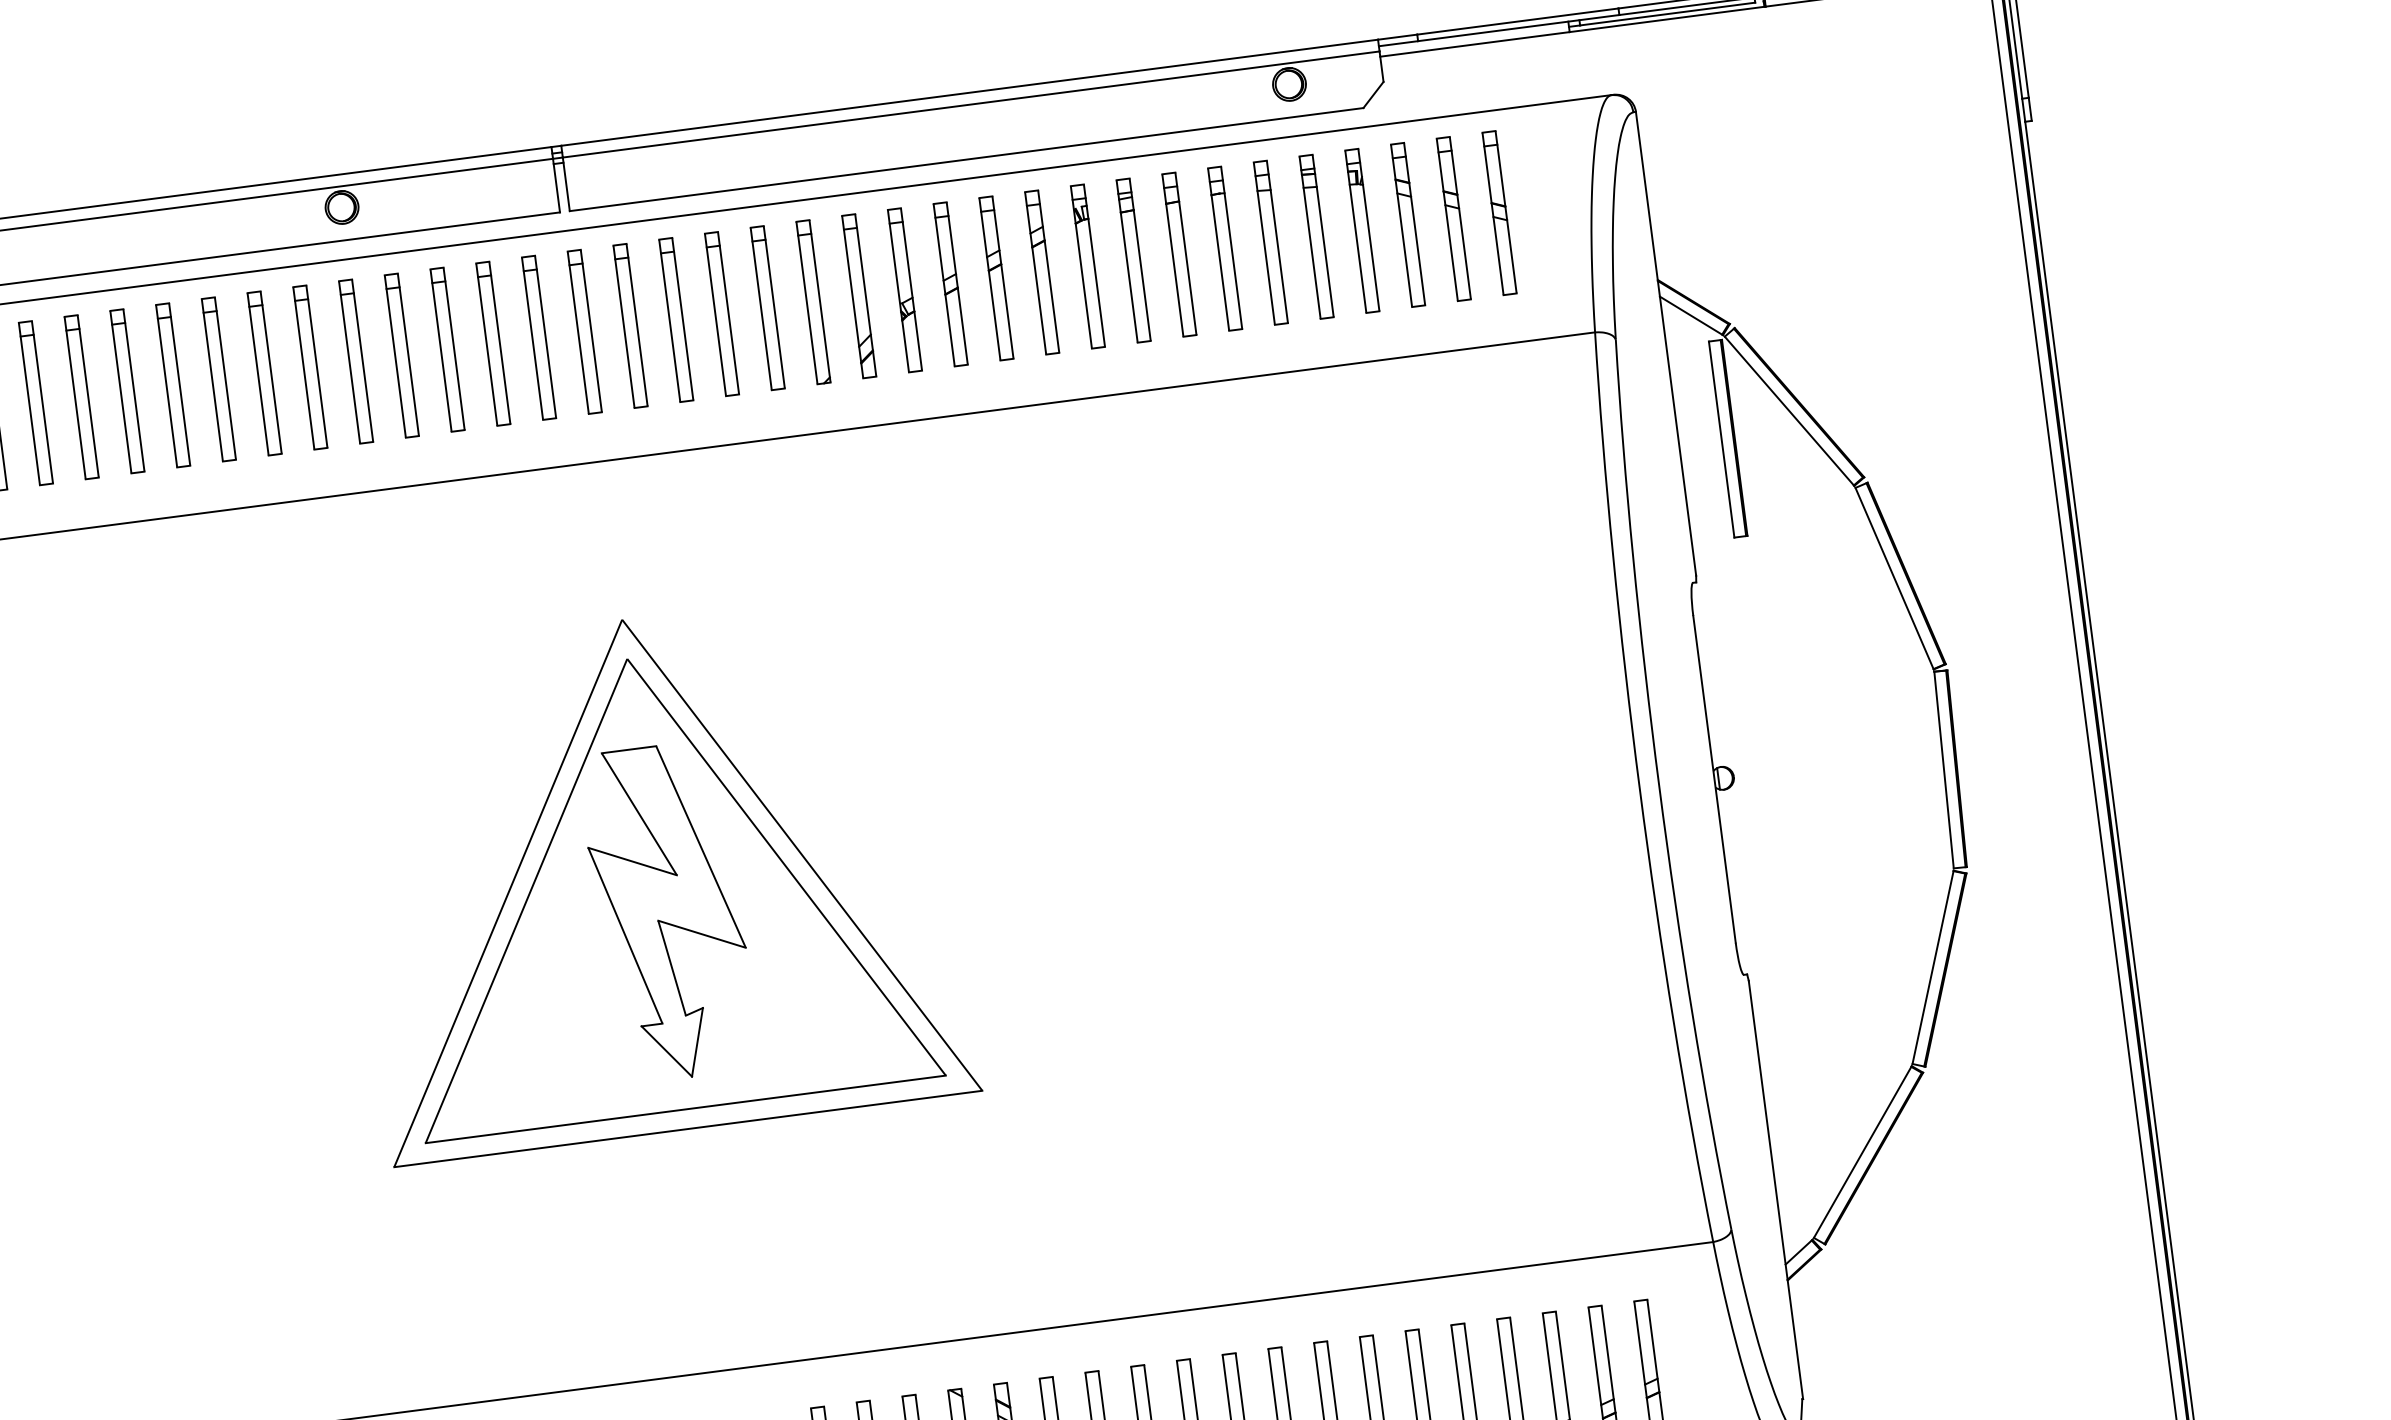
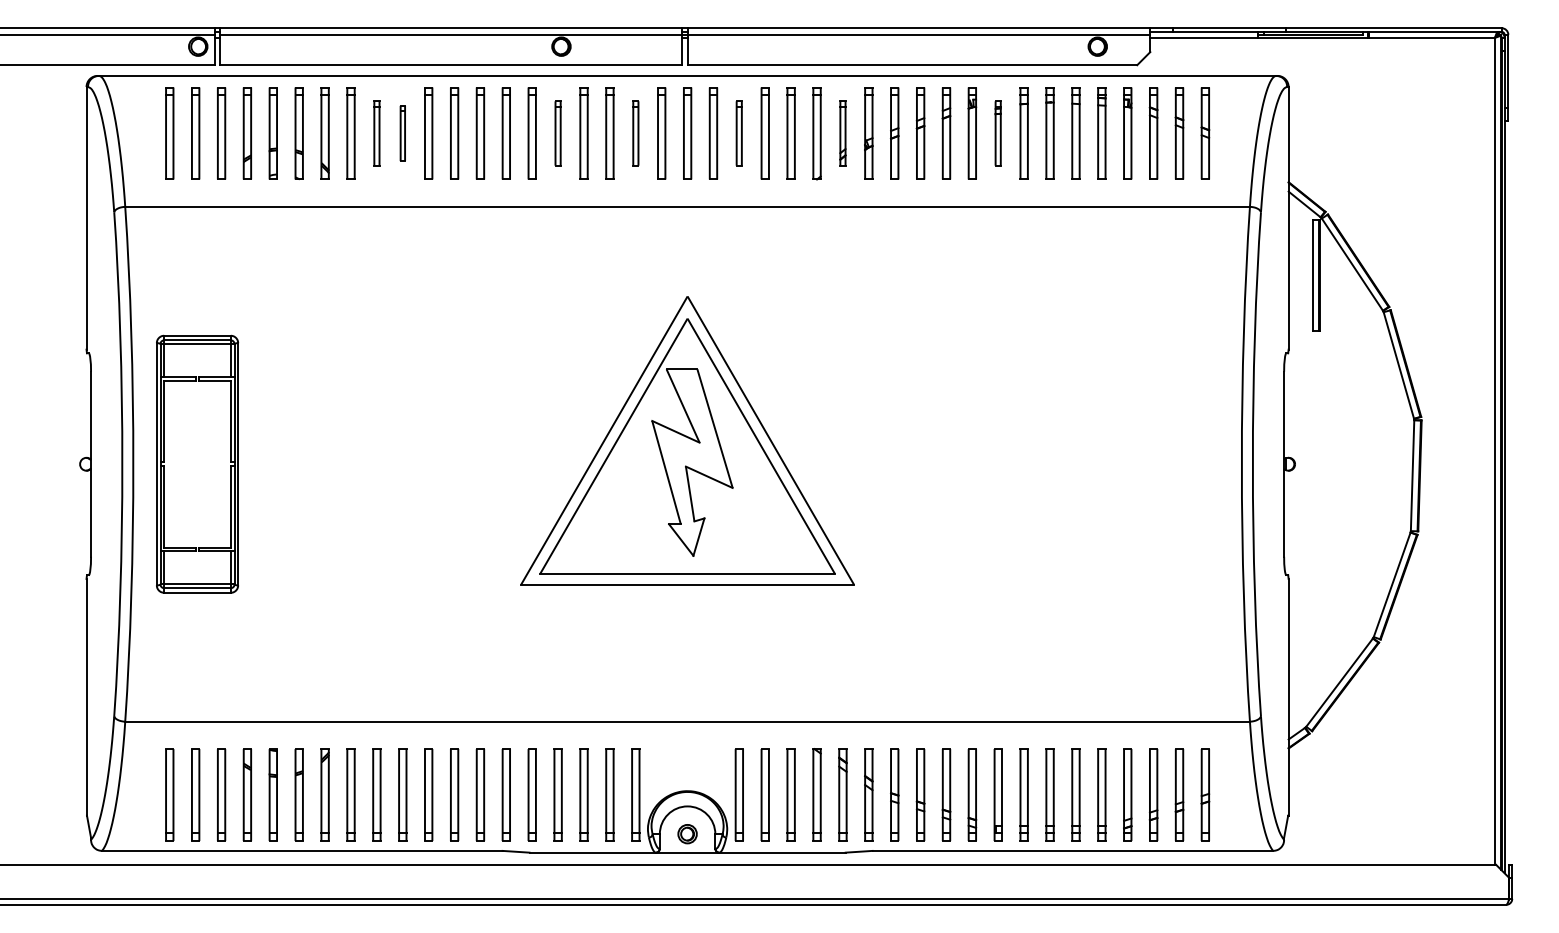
part: (1132, 260) -> (997, 133), size x0.7
part: (858, 296) -> (842, 133), size x0.7
part: (674, 320) -> (738, 133), size x0.7
part: (492, 343) -> (635, 133), size x0.7
part: (354, 361) -> (557, 133), size x0.7
part: (81, 397) -> (402, 133), size x0.6
part: (35, 403) -> (376, 133), size x0.7

